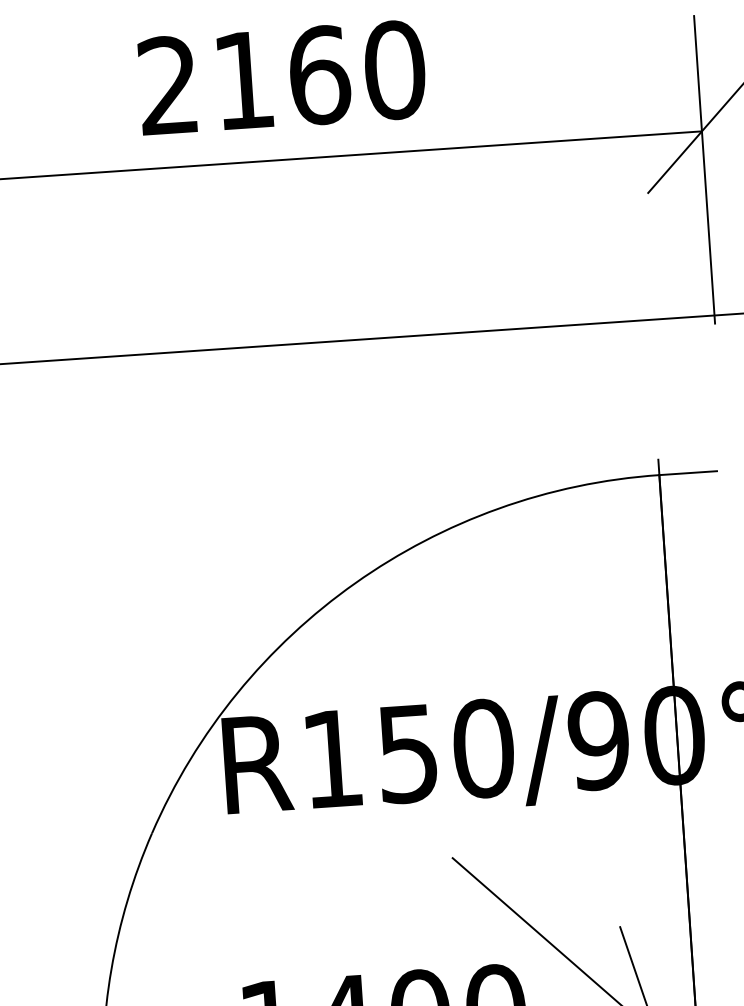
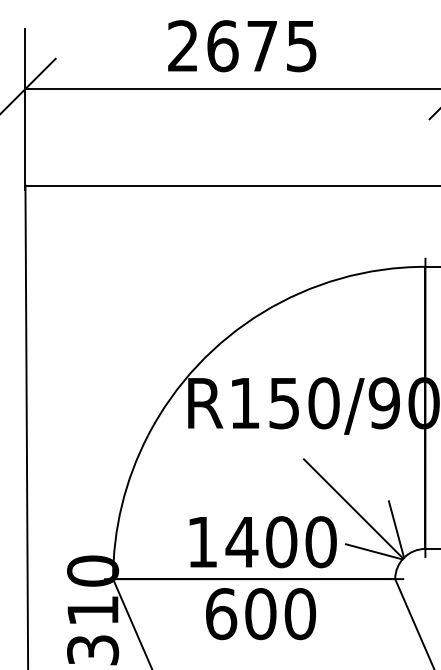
text: (319, 75) -> (262, 46), 2160 -> 2675

